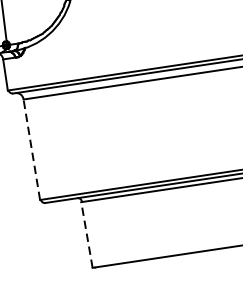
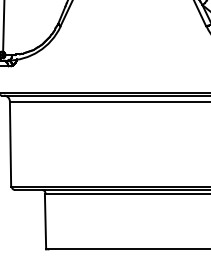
line: (31, 149) -> (10, 144), dashed -> solid
line: (86, 234) -> (45, 221), dashed -> solid

